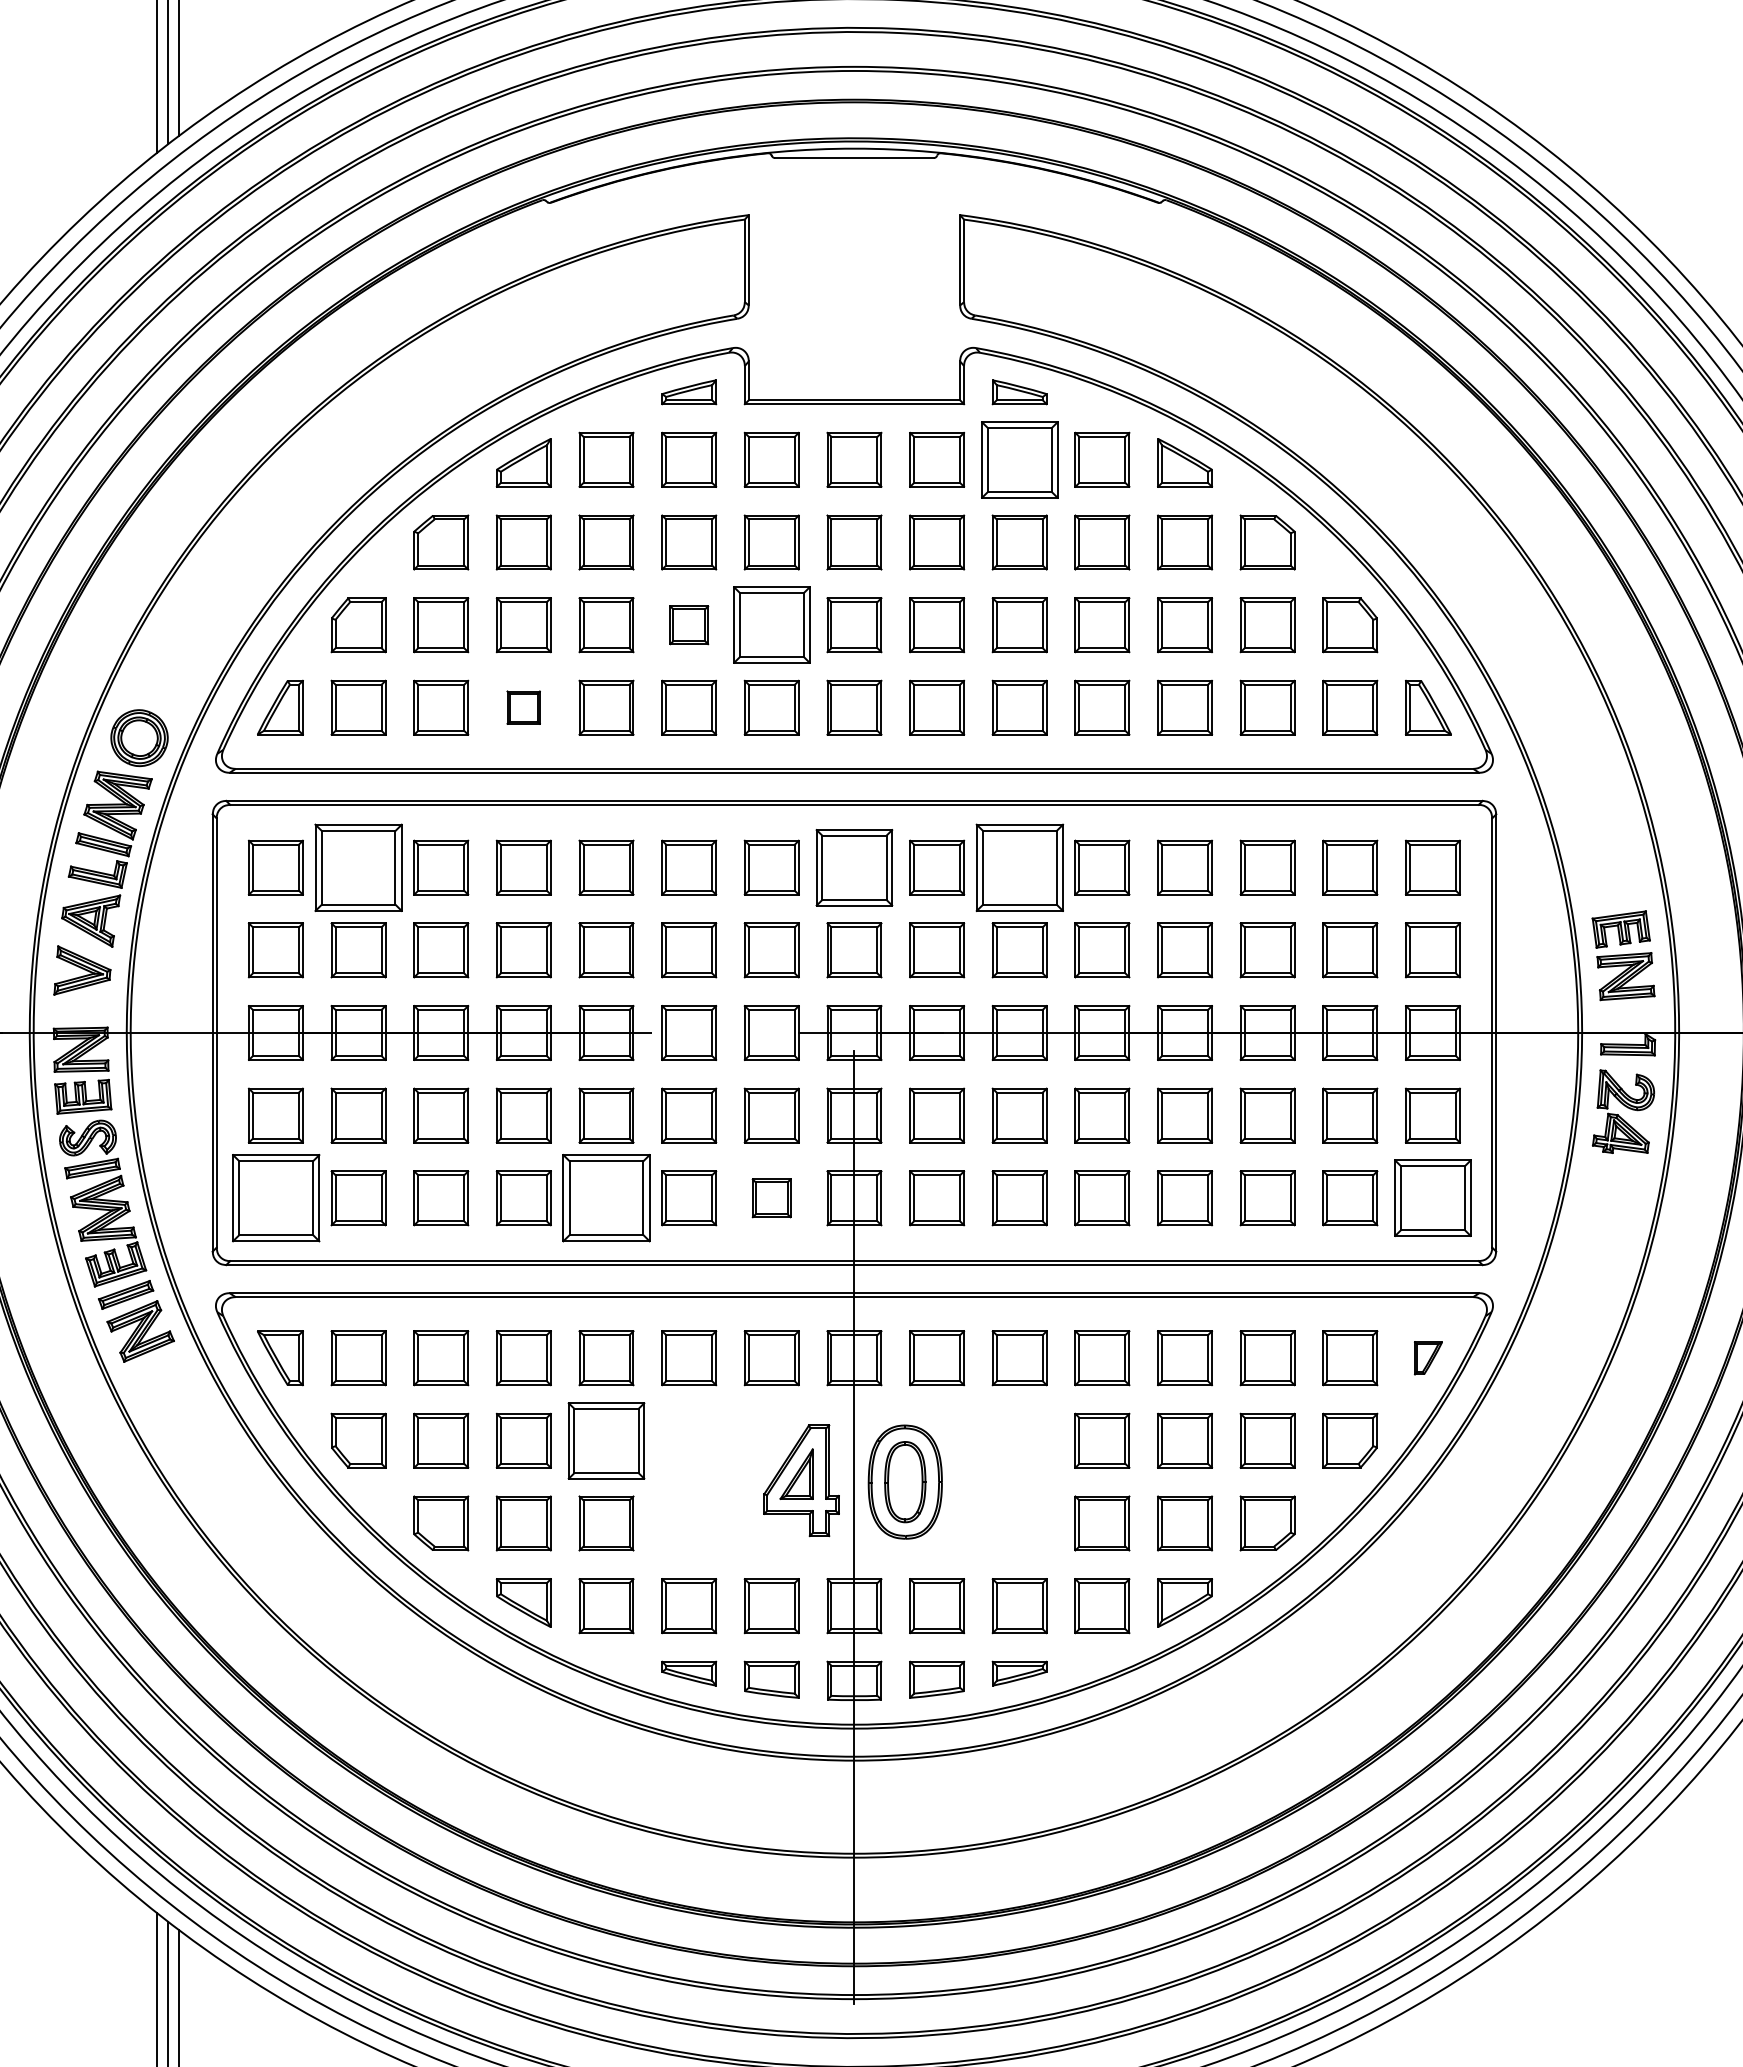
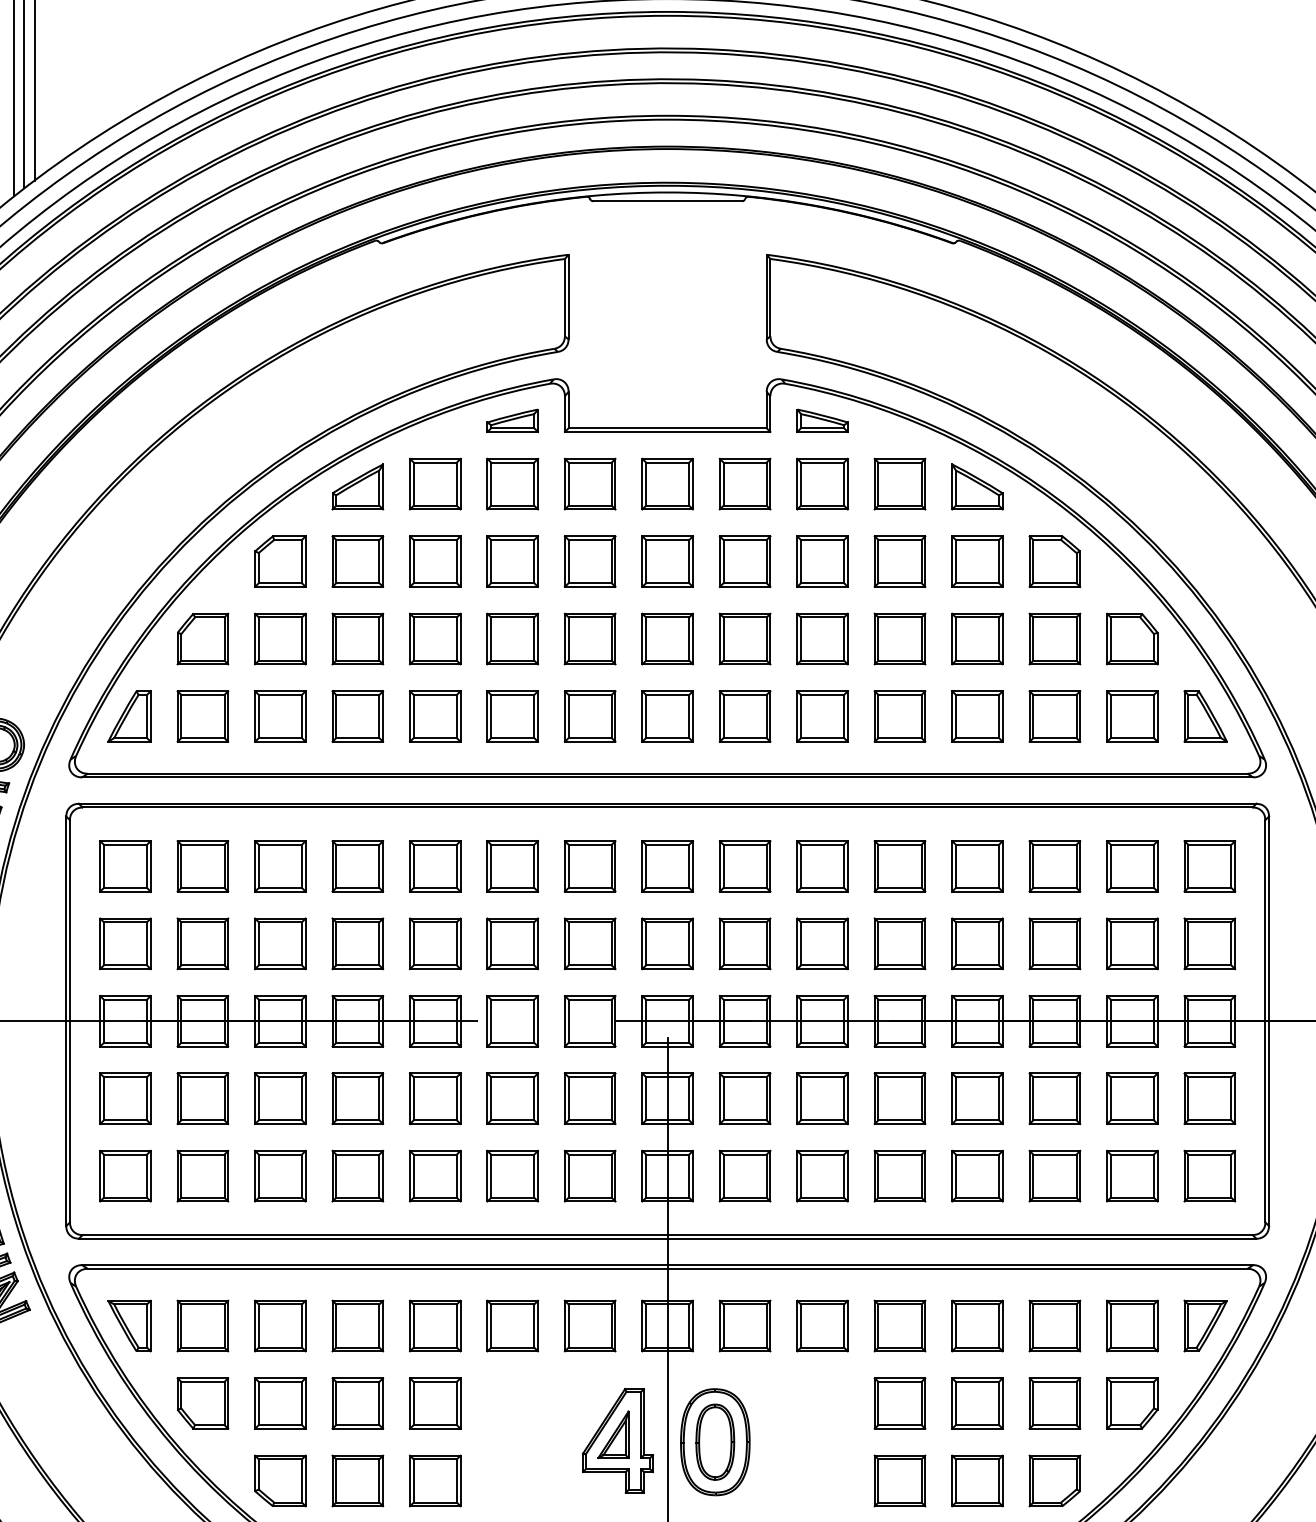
part: (1019, 459) -> (822, 483), size x0.71
part: (689, 625) -> (513, 639), size x1.43
part: (771, 625) -> (589, 639), size x0.71
part: (523, 707) -> (357, 716), size x1.67
part: (358, 867) -> (202, 866), size x0.62
part: (854, 867) -> (667, 866), size x0.71
part: (1019, 867) -> (822, 866), size x0.62
part: (275, 1198) -> (125, 1176), size x0.62
part: (606, 1198) -> (435, 1176), size x0.62
part: (771, 1198) -> (589, 1176), size x1.43
part: (1432, 1198) -> (1209, 1176), size x0.71
part: (1428, 1358) -> (1205, 1326), size x1.67
part: (606, 1440) -> (435, 1403), size x0.71

